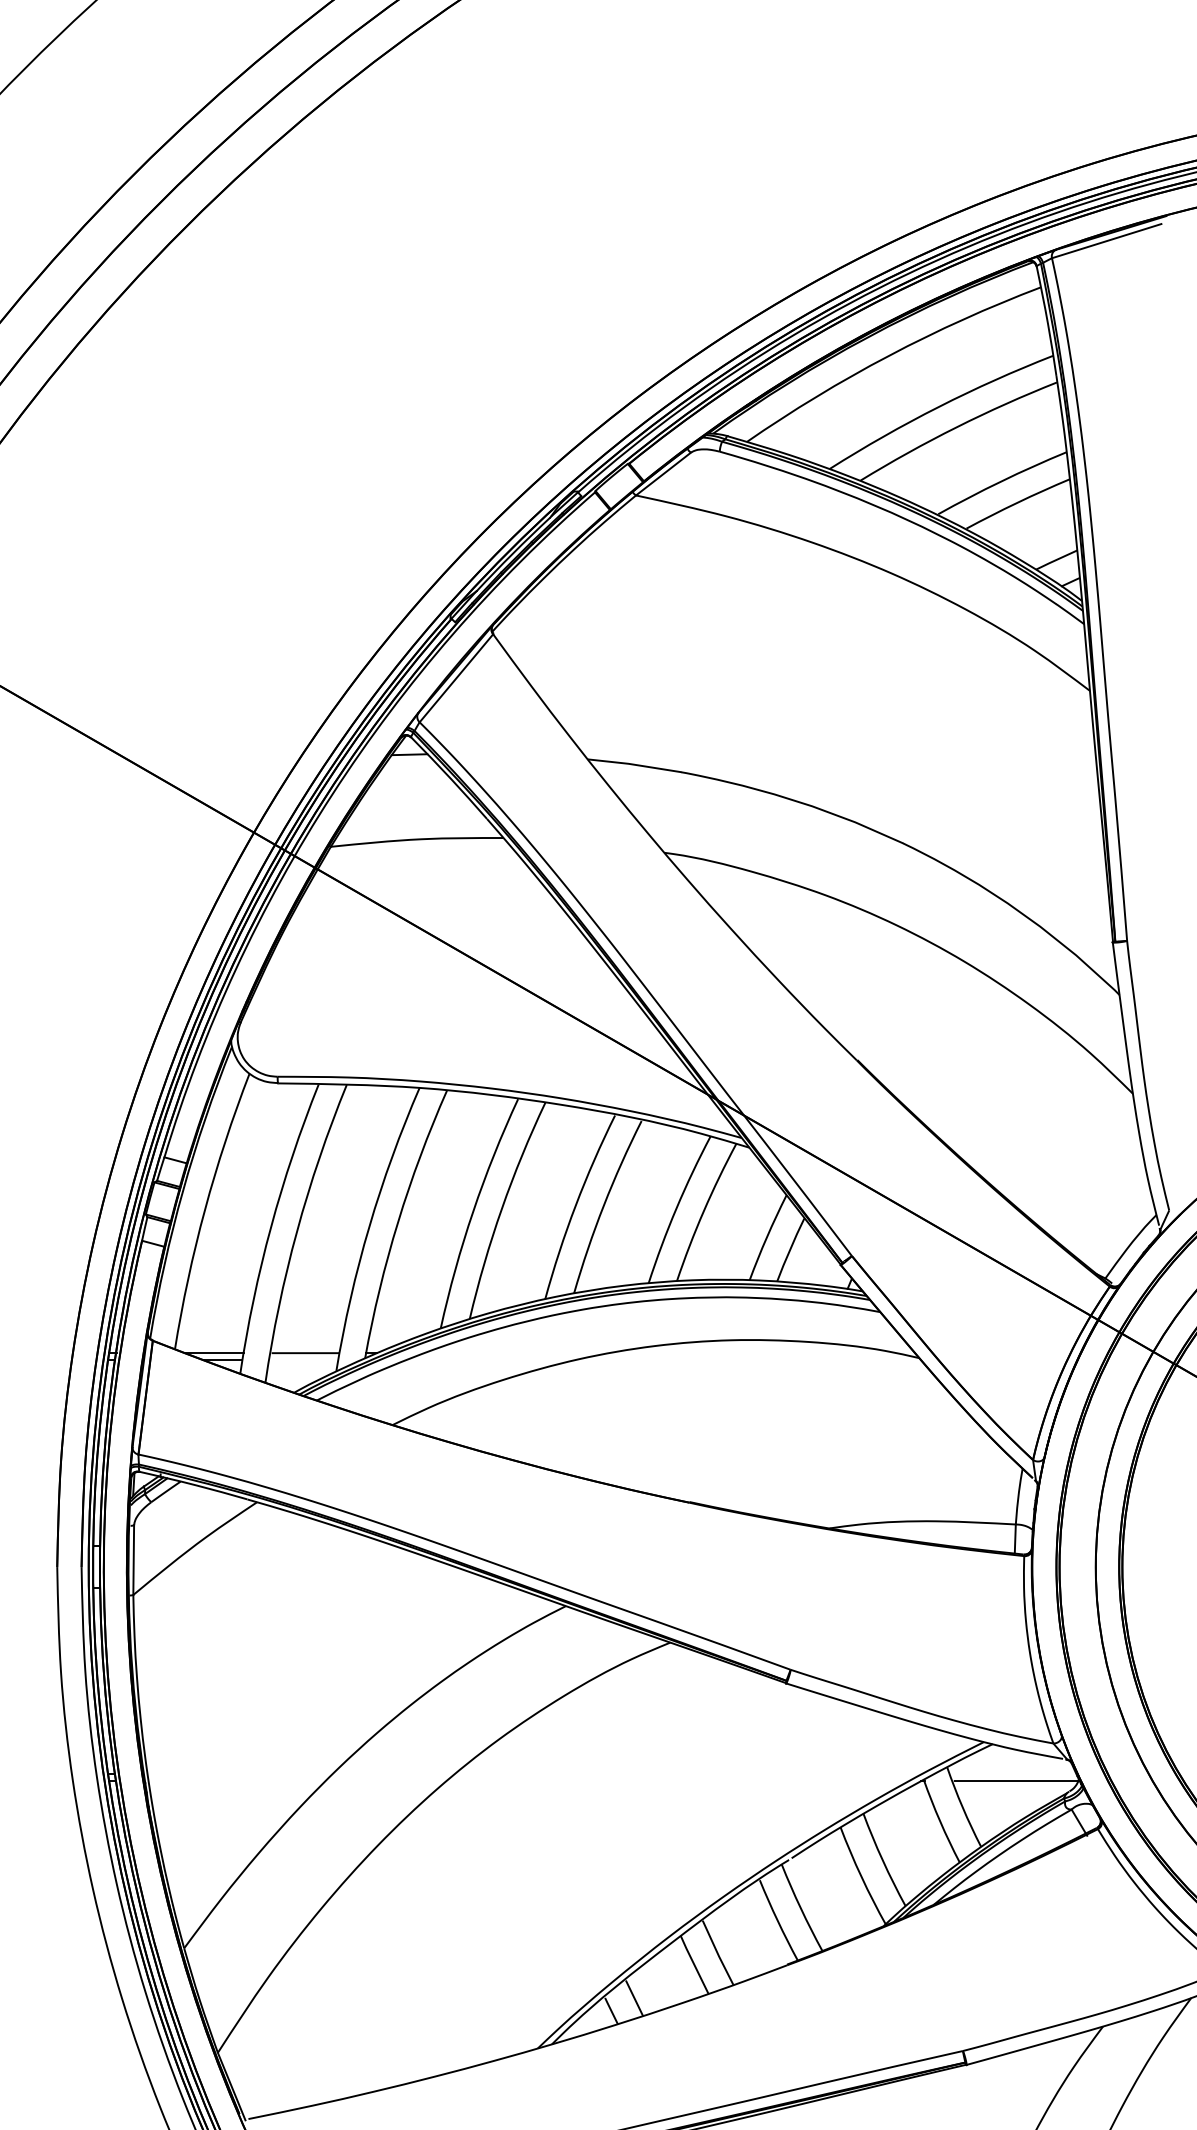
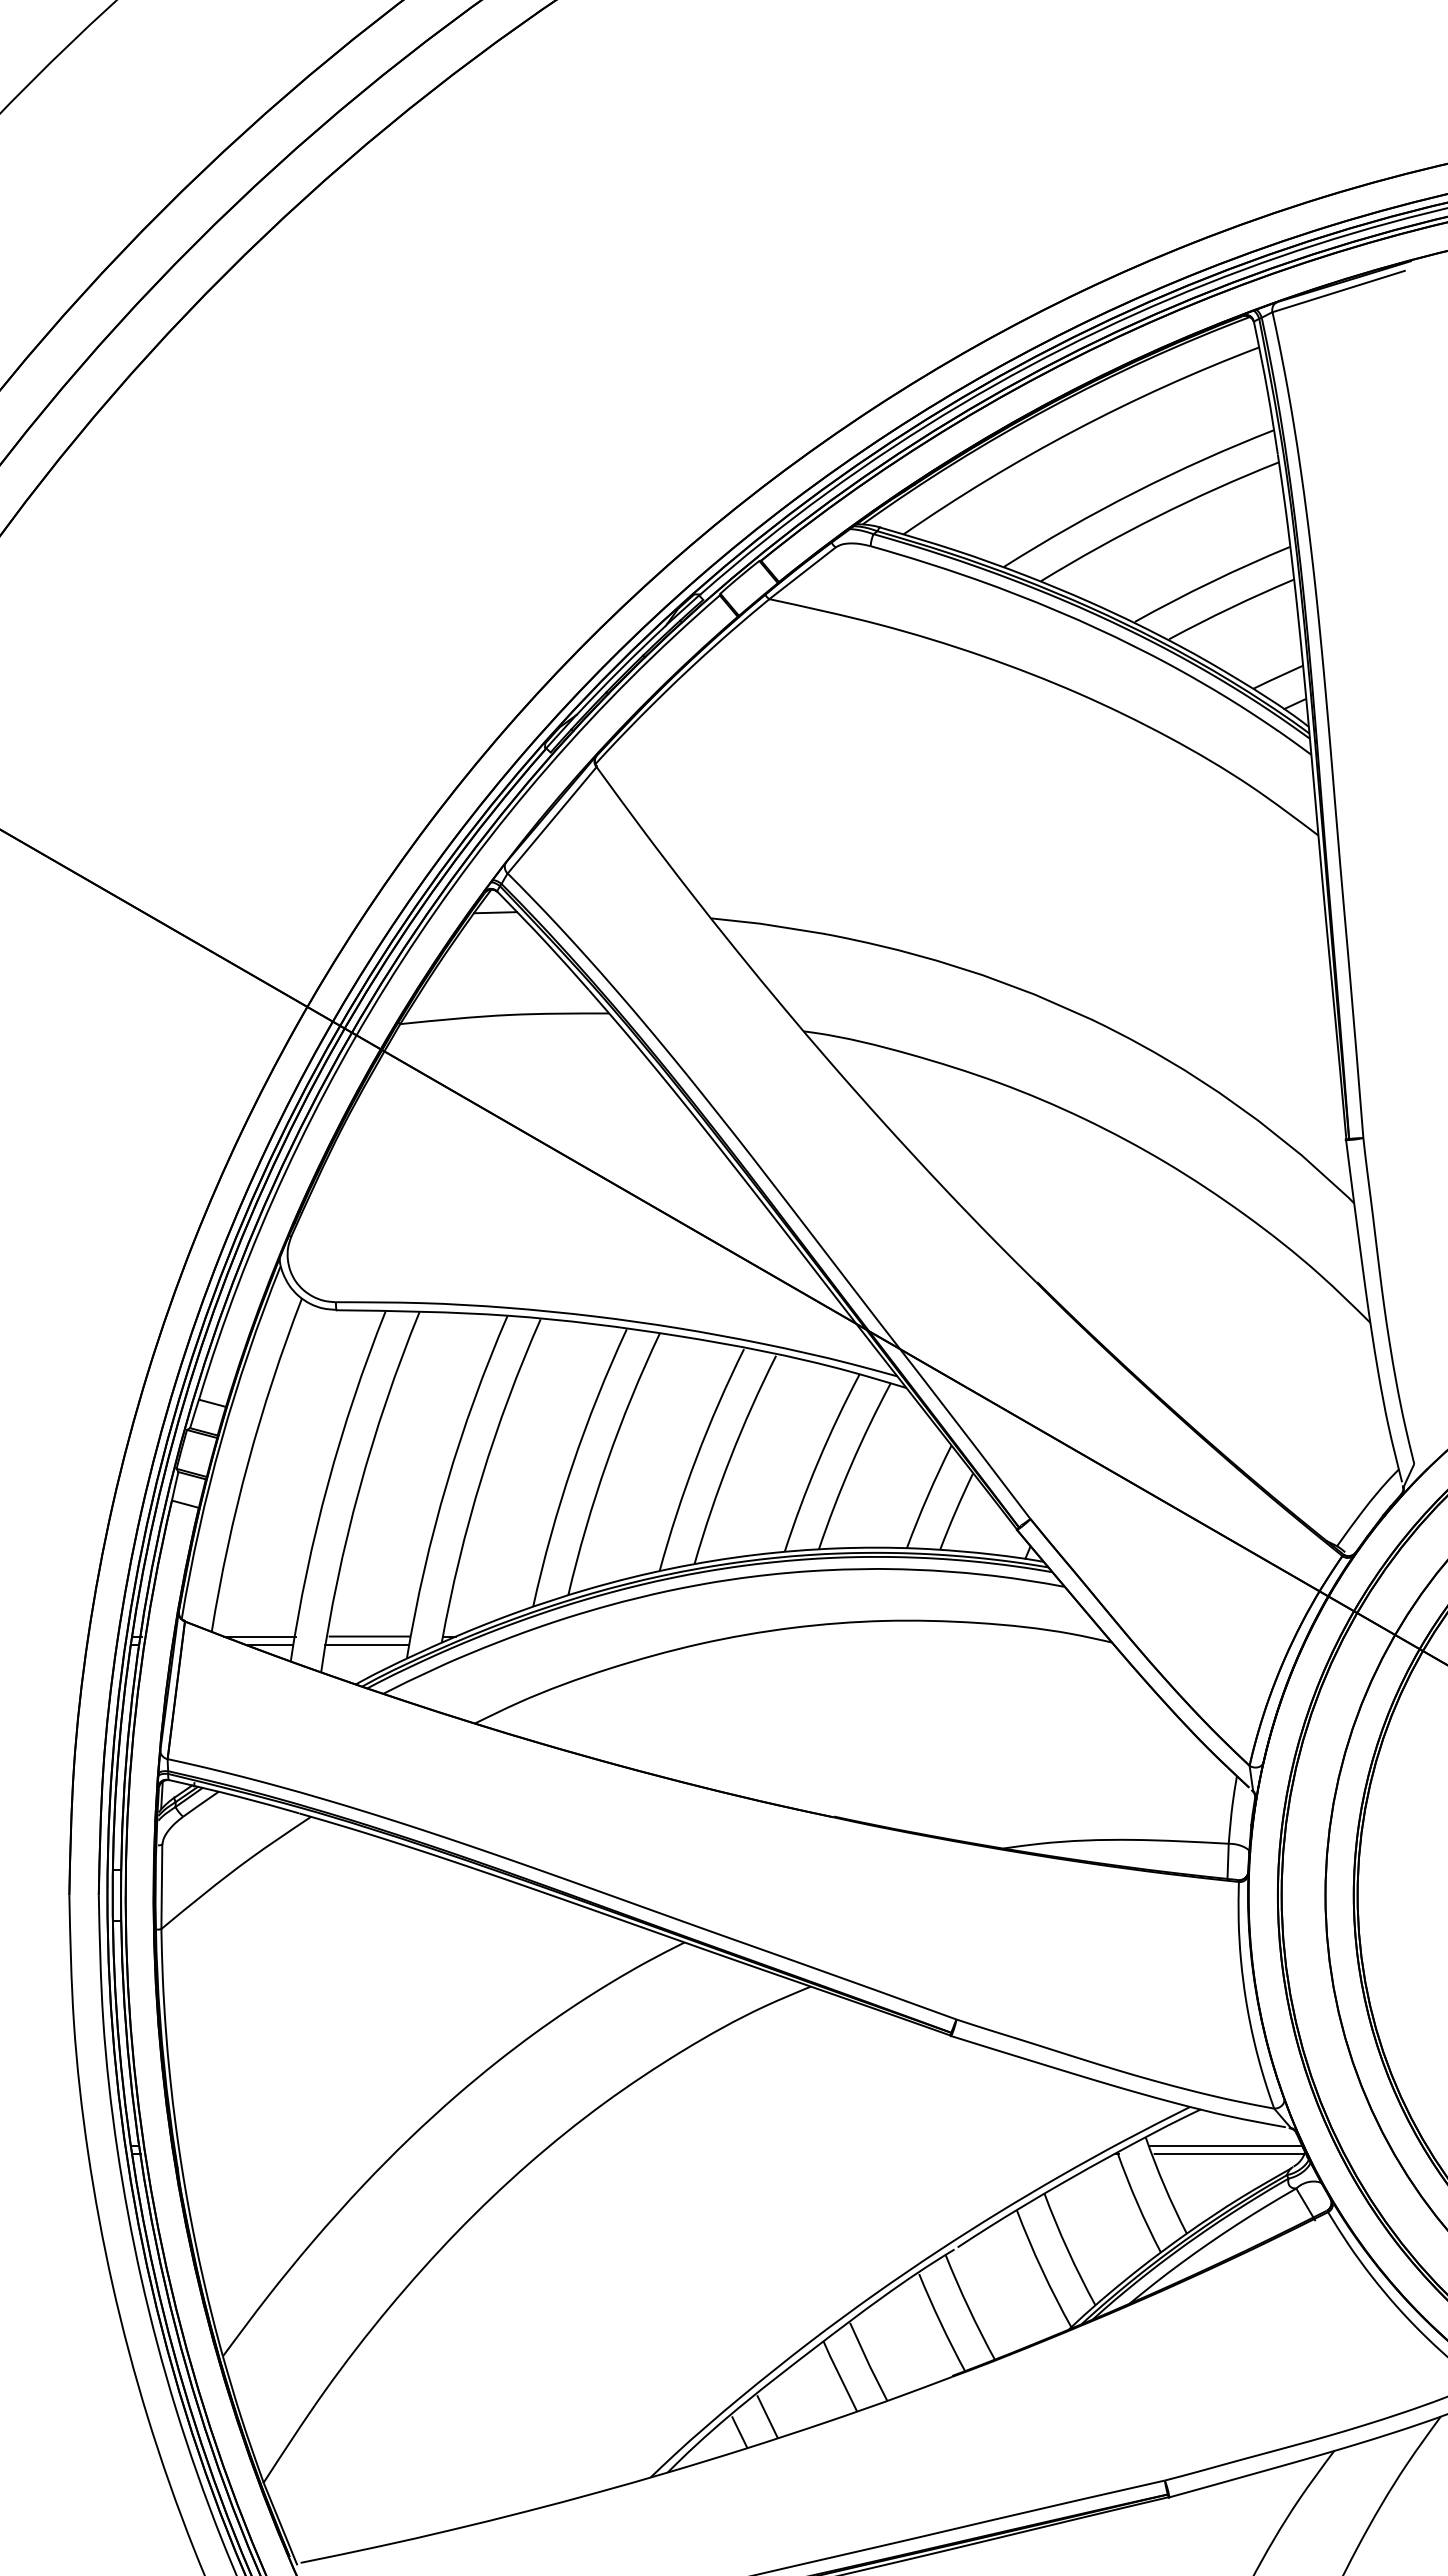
line: (303, 1360) -> (367, 1645), added
line: (1012, 1773) -> (1224, 2145), added

